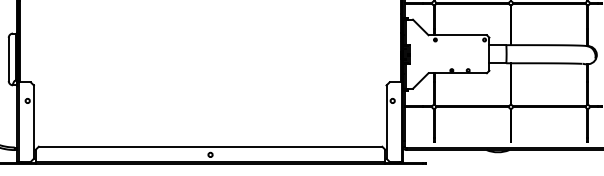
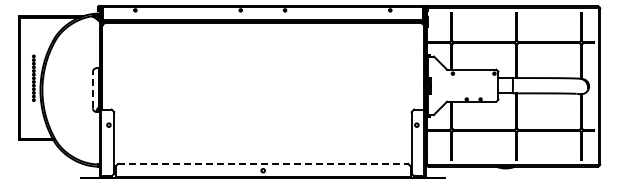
line: (8, 58) -> (92, 89), solid -> dashed
line: (210, 146) -> (263, 163), solid -> dashed

